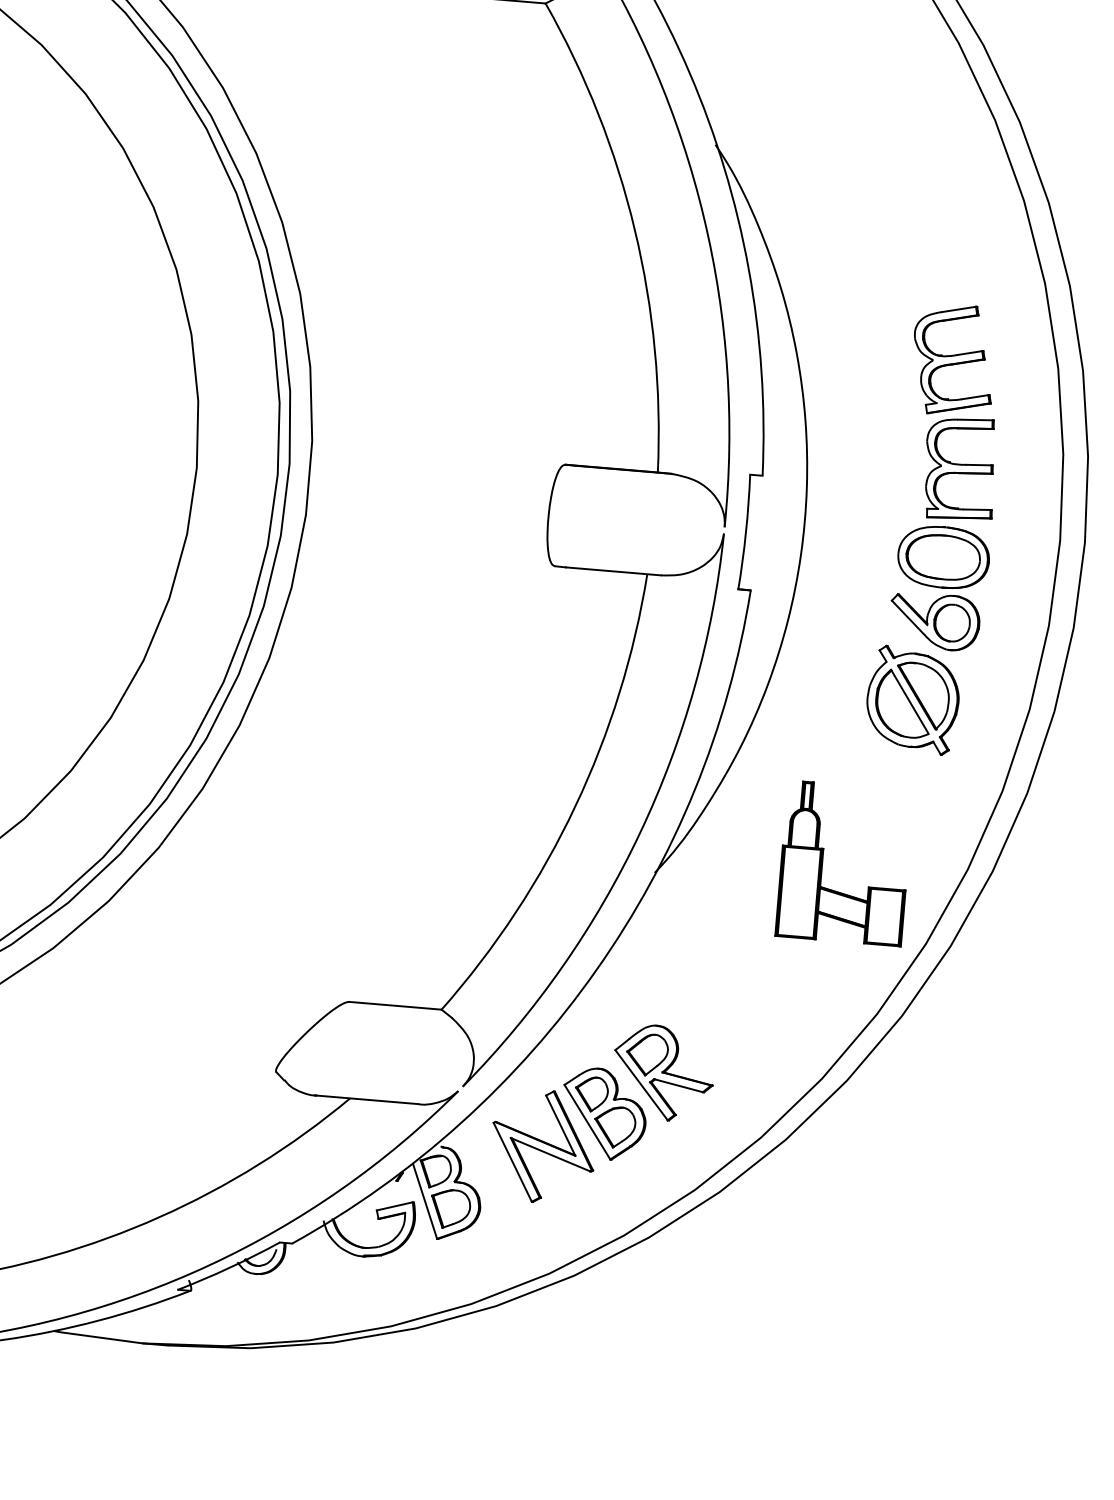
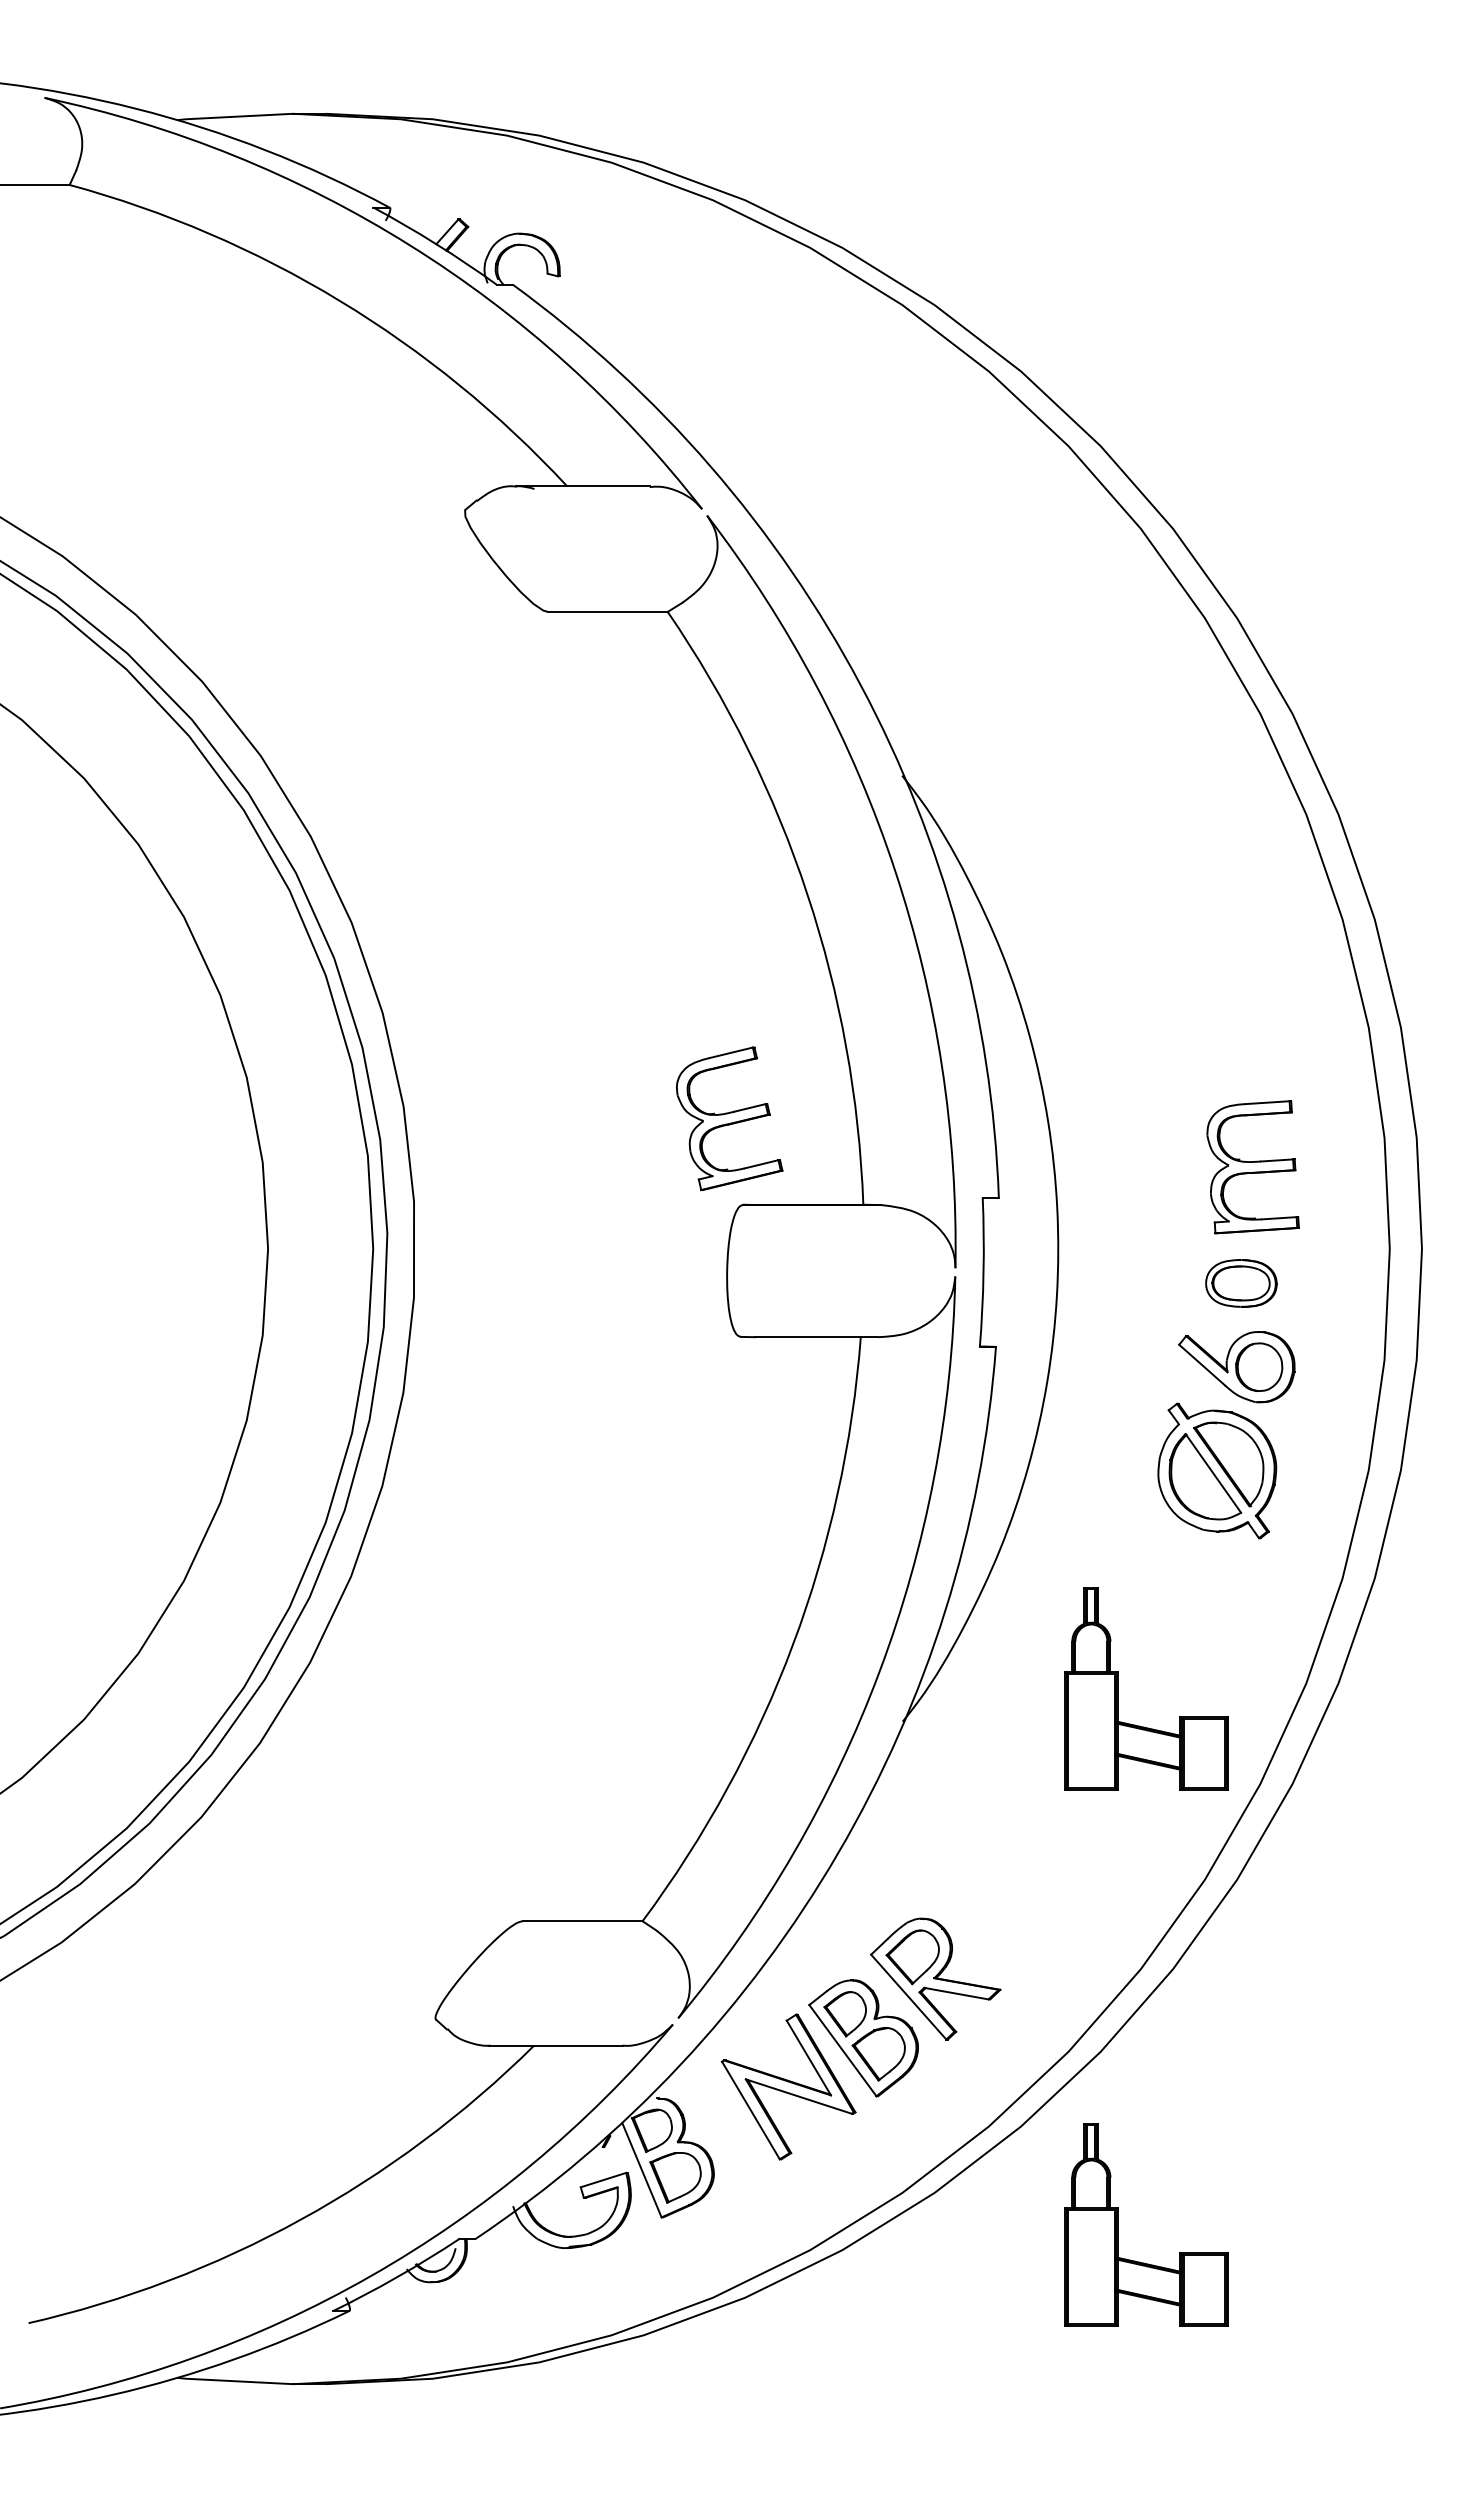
part: (953, 359) -> (729, 1118), moved
part: (943, 557) -> (1241, 1283), size x0.6
part: (788, 1273) -> (1118, 2224), added

